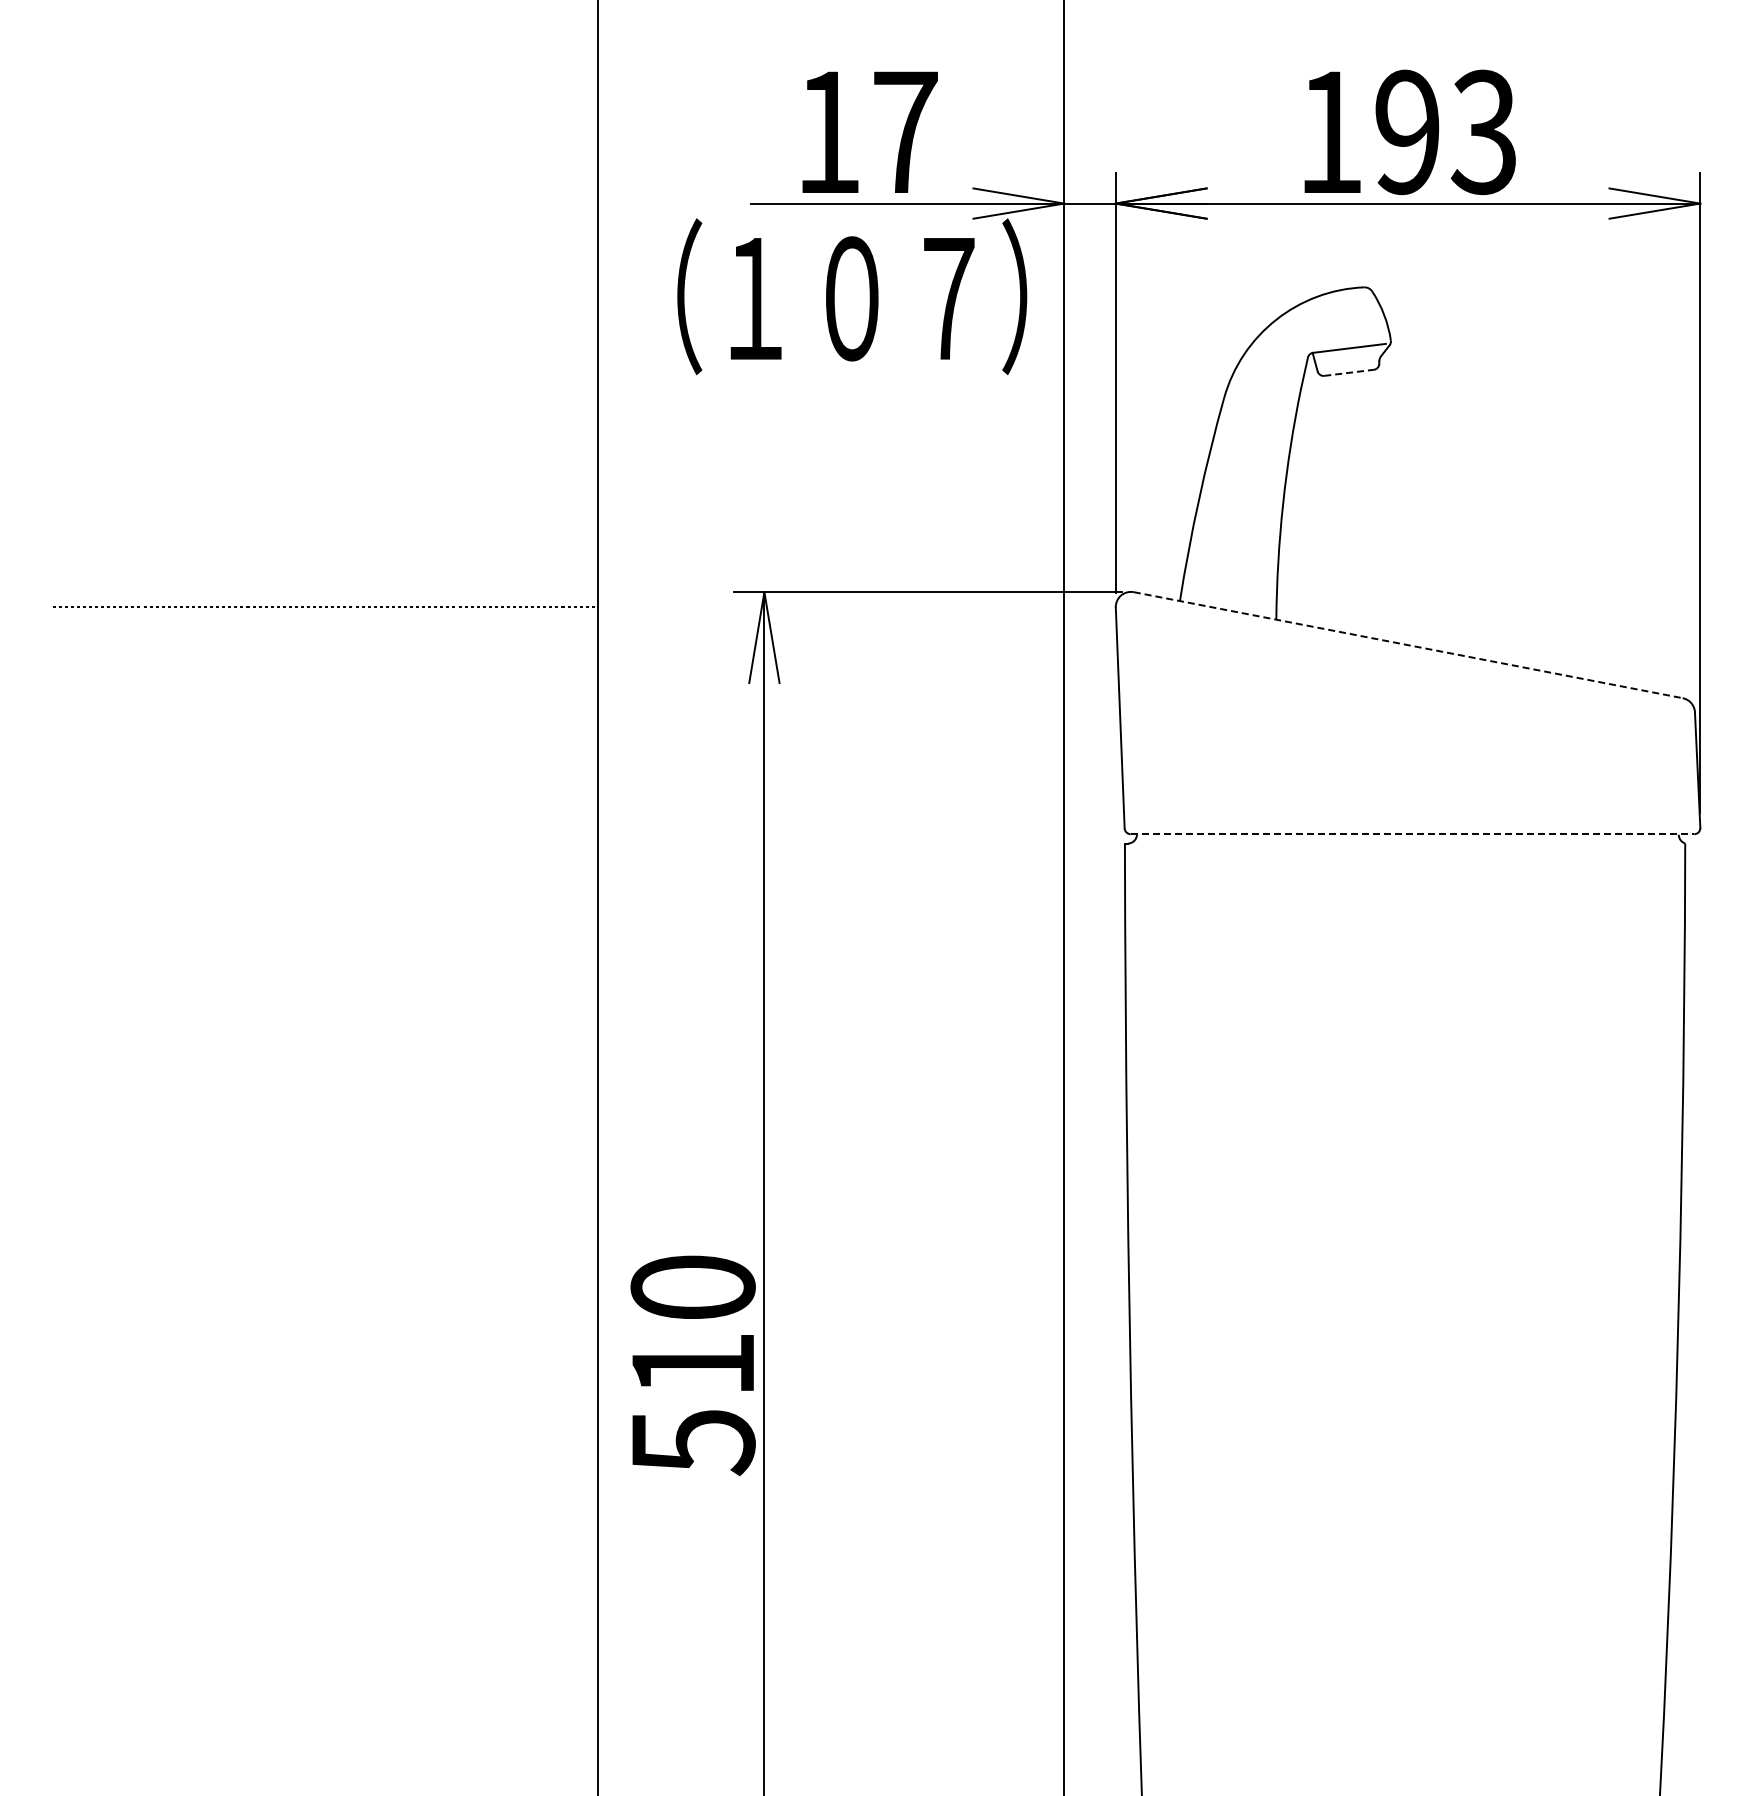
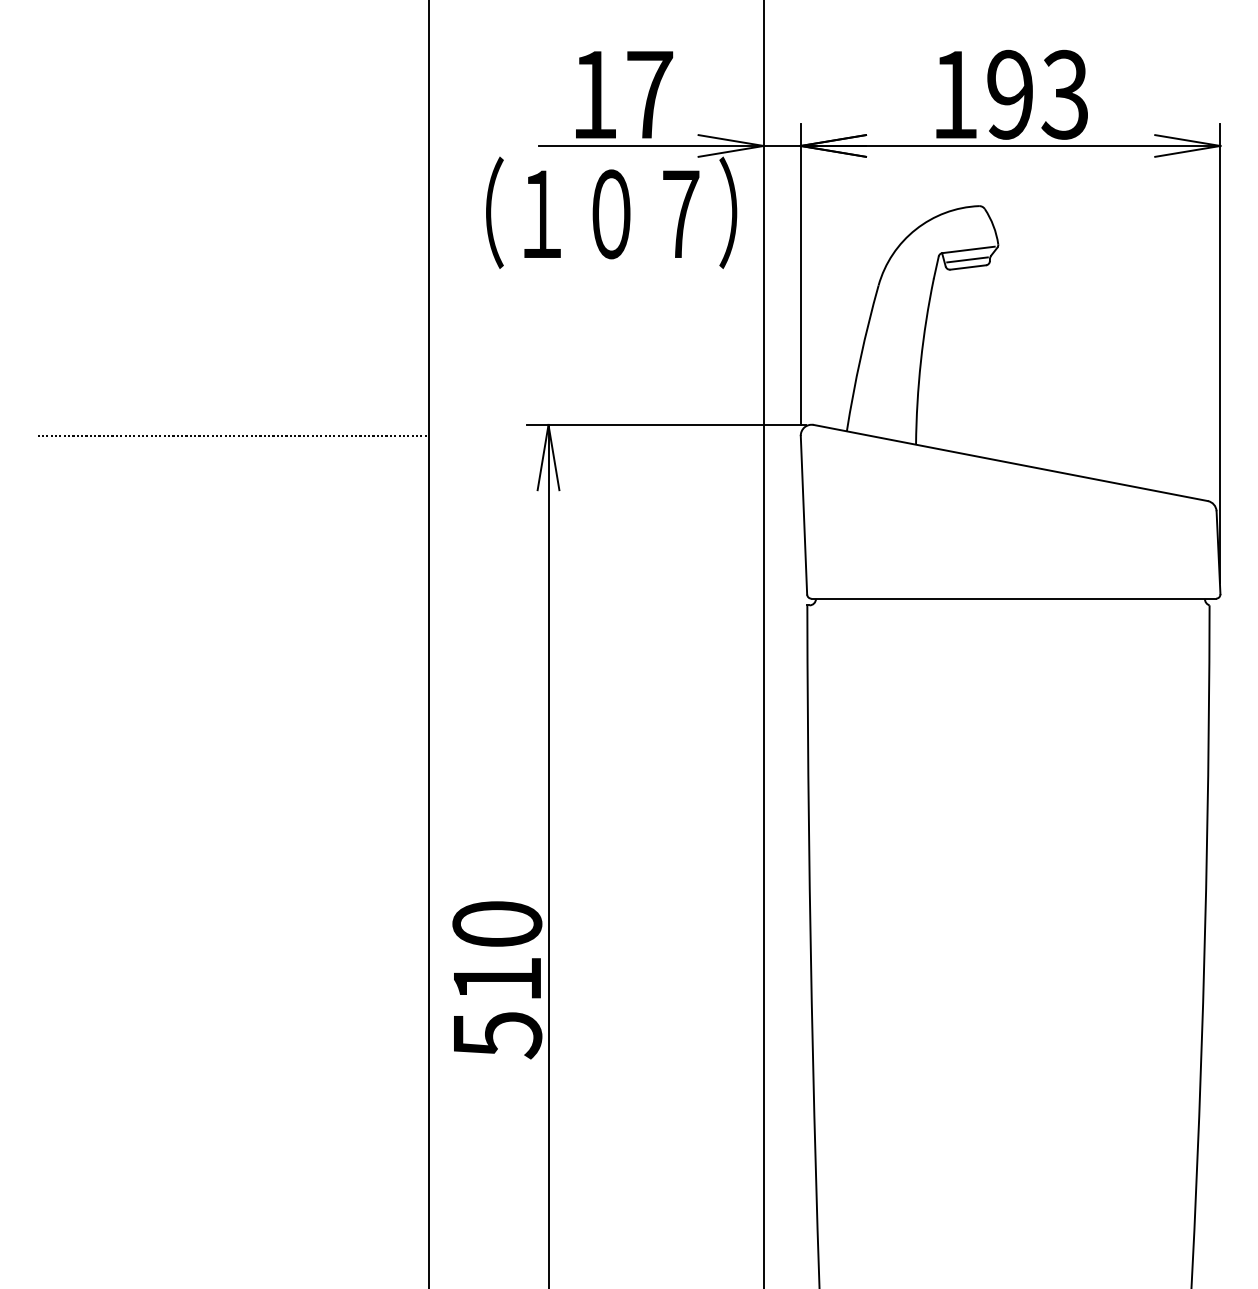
line: (1347, 361) -> (967, 259), added
line: (1349, 372) -> (968, 267), dashed -> solid
line: (1408, 645) -> (1010, 463), dashed -> solid
line: (1412, 834) -> (1013, 598), dashed -> solid

